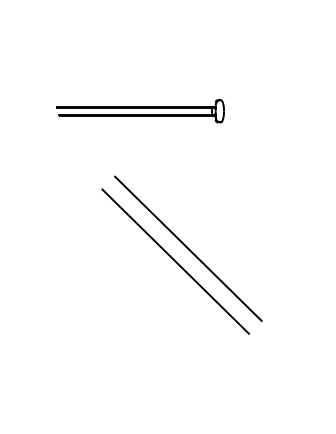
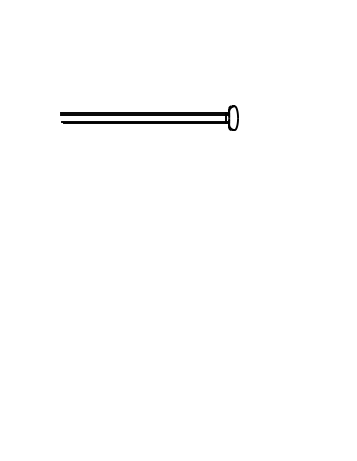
line: (188, 248) -> (200, 263), removed
line: (175, 261) -> (186, 277), removed

